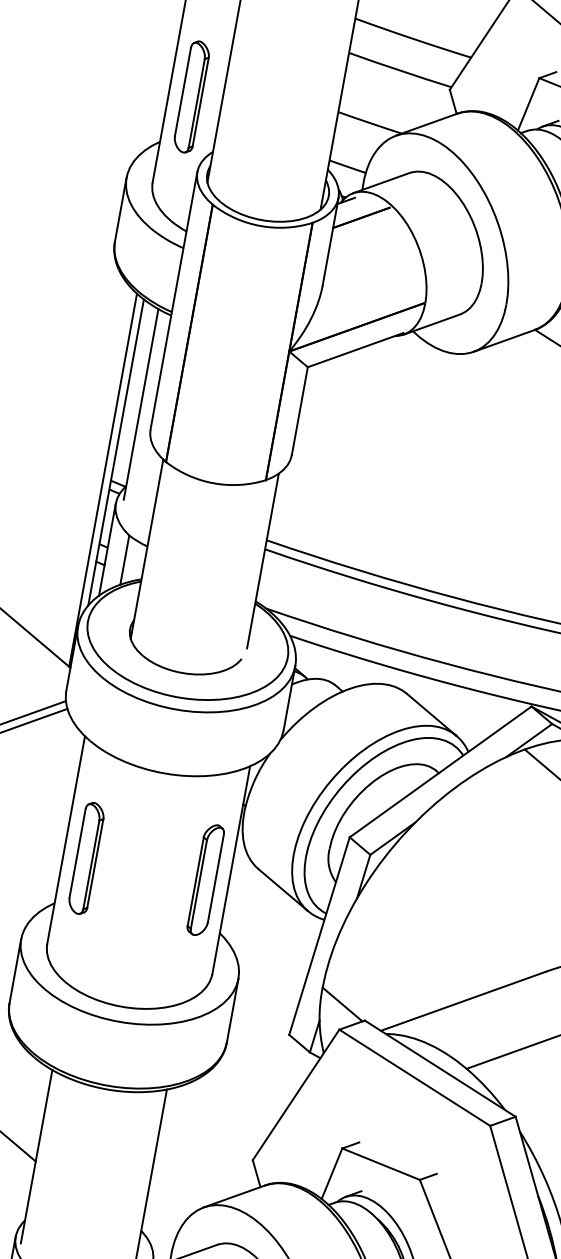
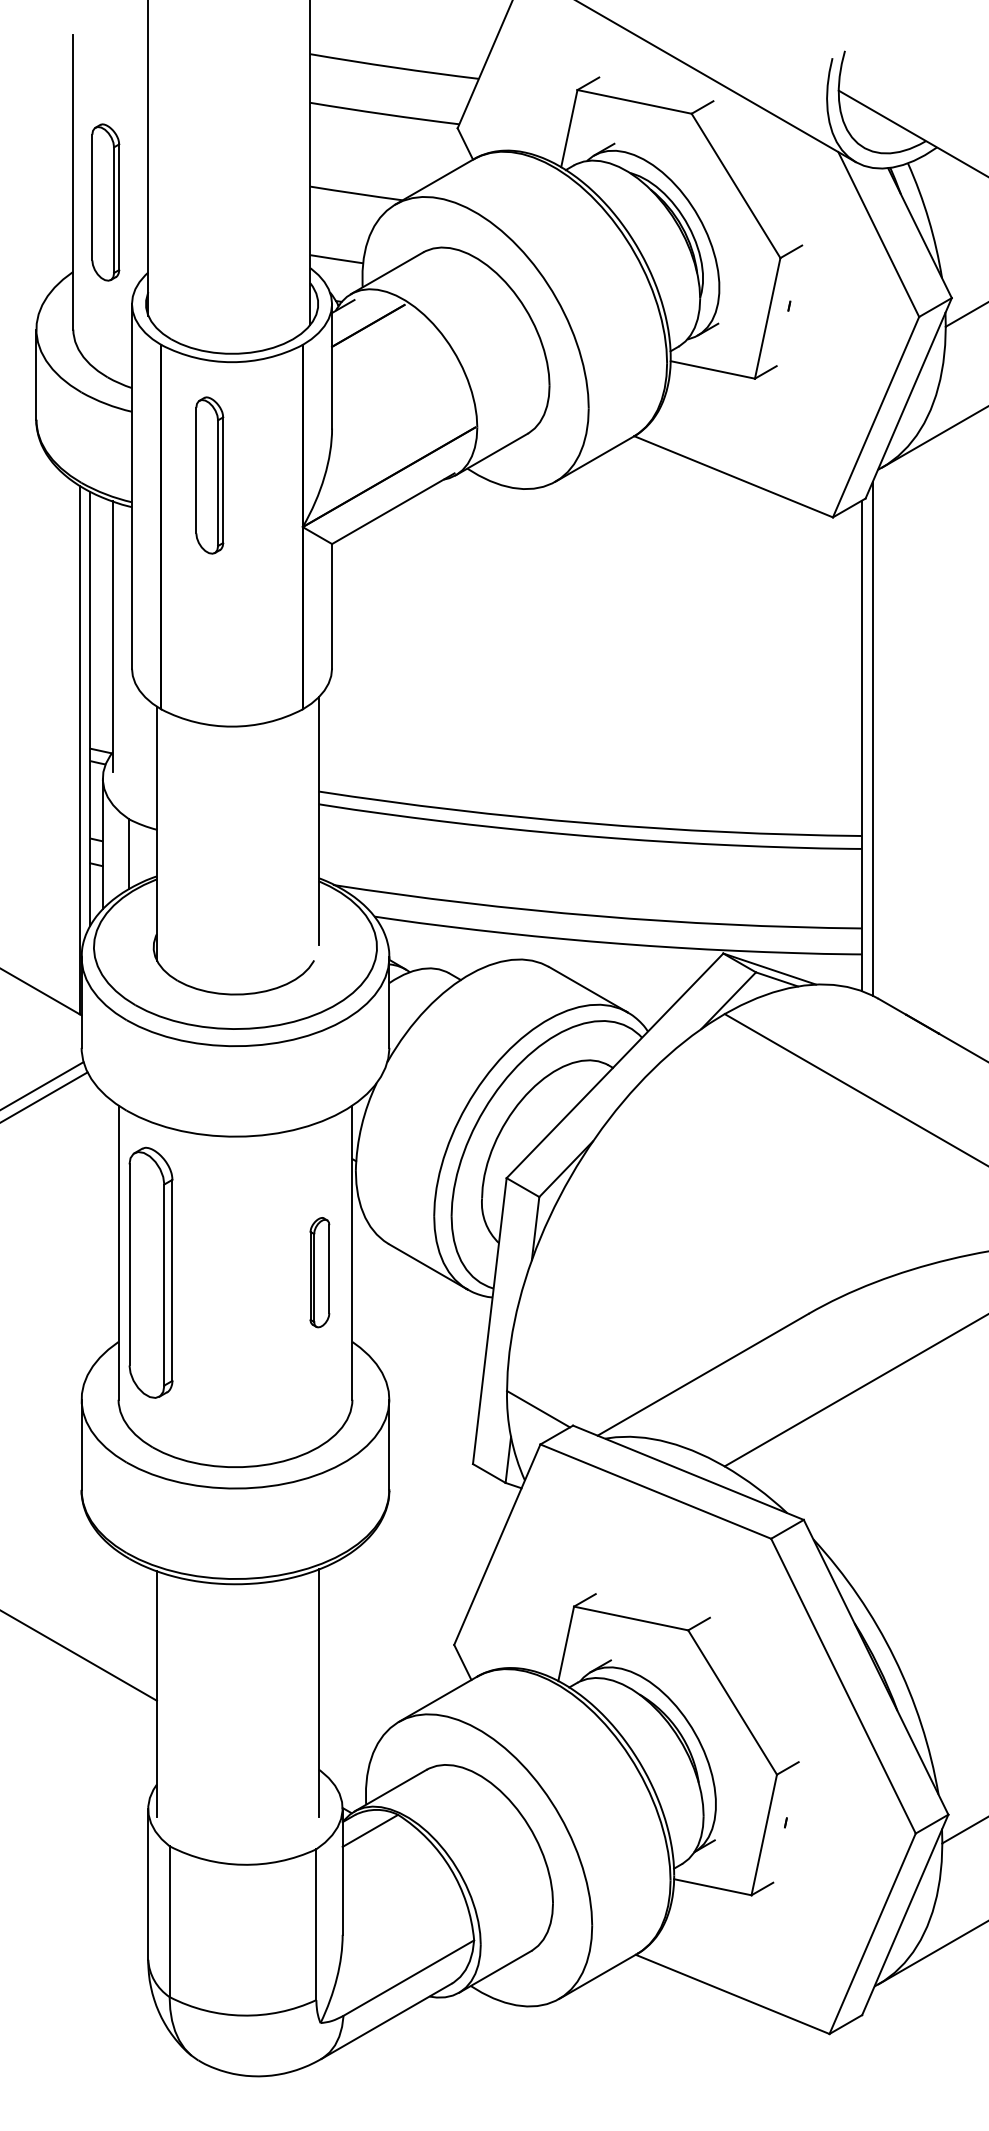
part: (230, 303) -> (209, 475), added
part: (86, 858) -> (150, 1272), size x1.6
part: (205, 879) -> (319, 1272), size x0.7

